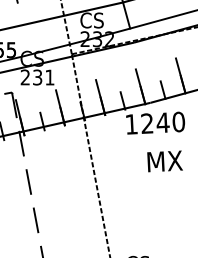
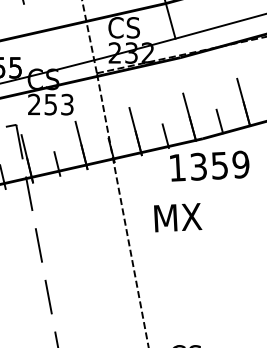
text: (43, 77) -> (58, 104), 231 -> 253
text: (163, 122) -> (220, 165), 1240 -> 1359
text: (164, 161) -> (177, 217), moved

